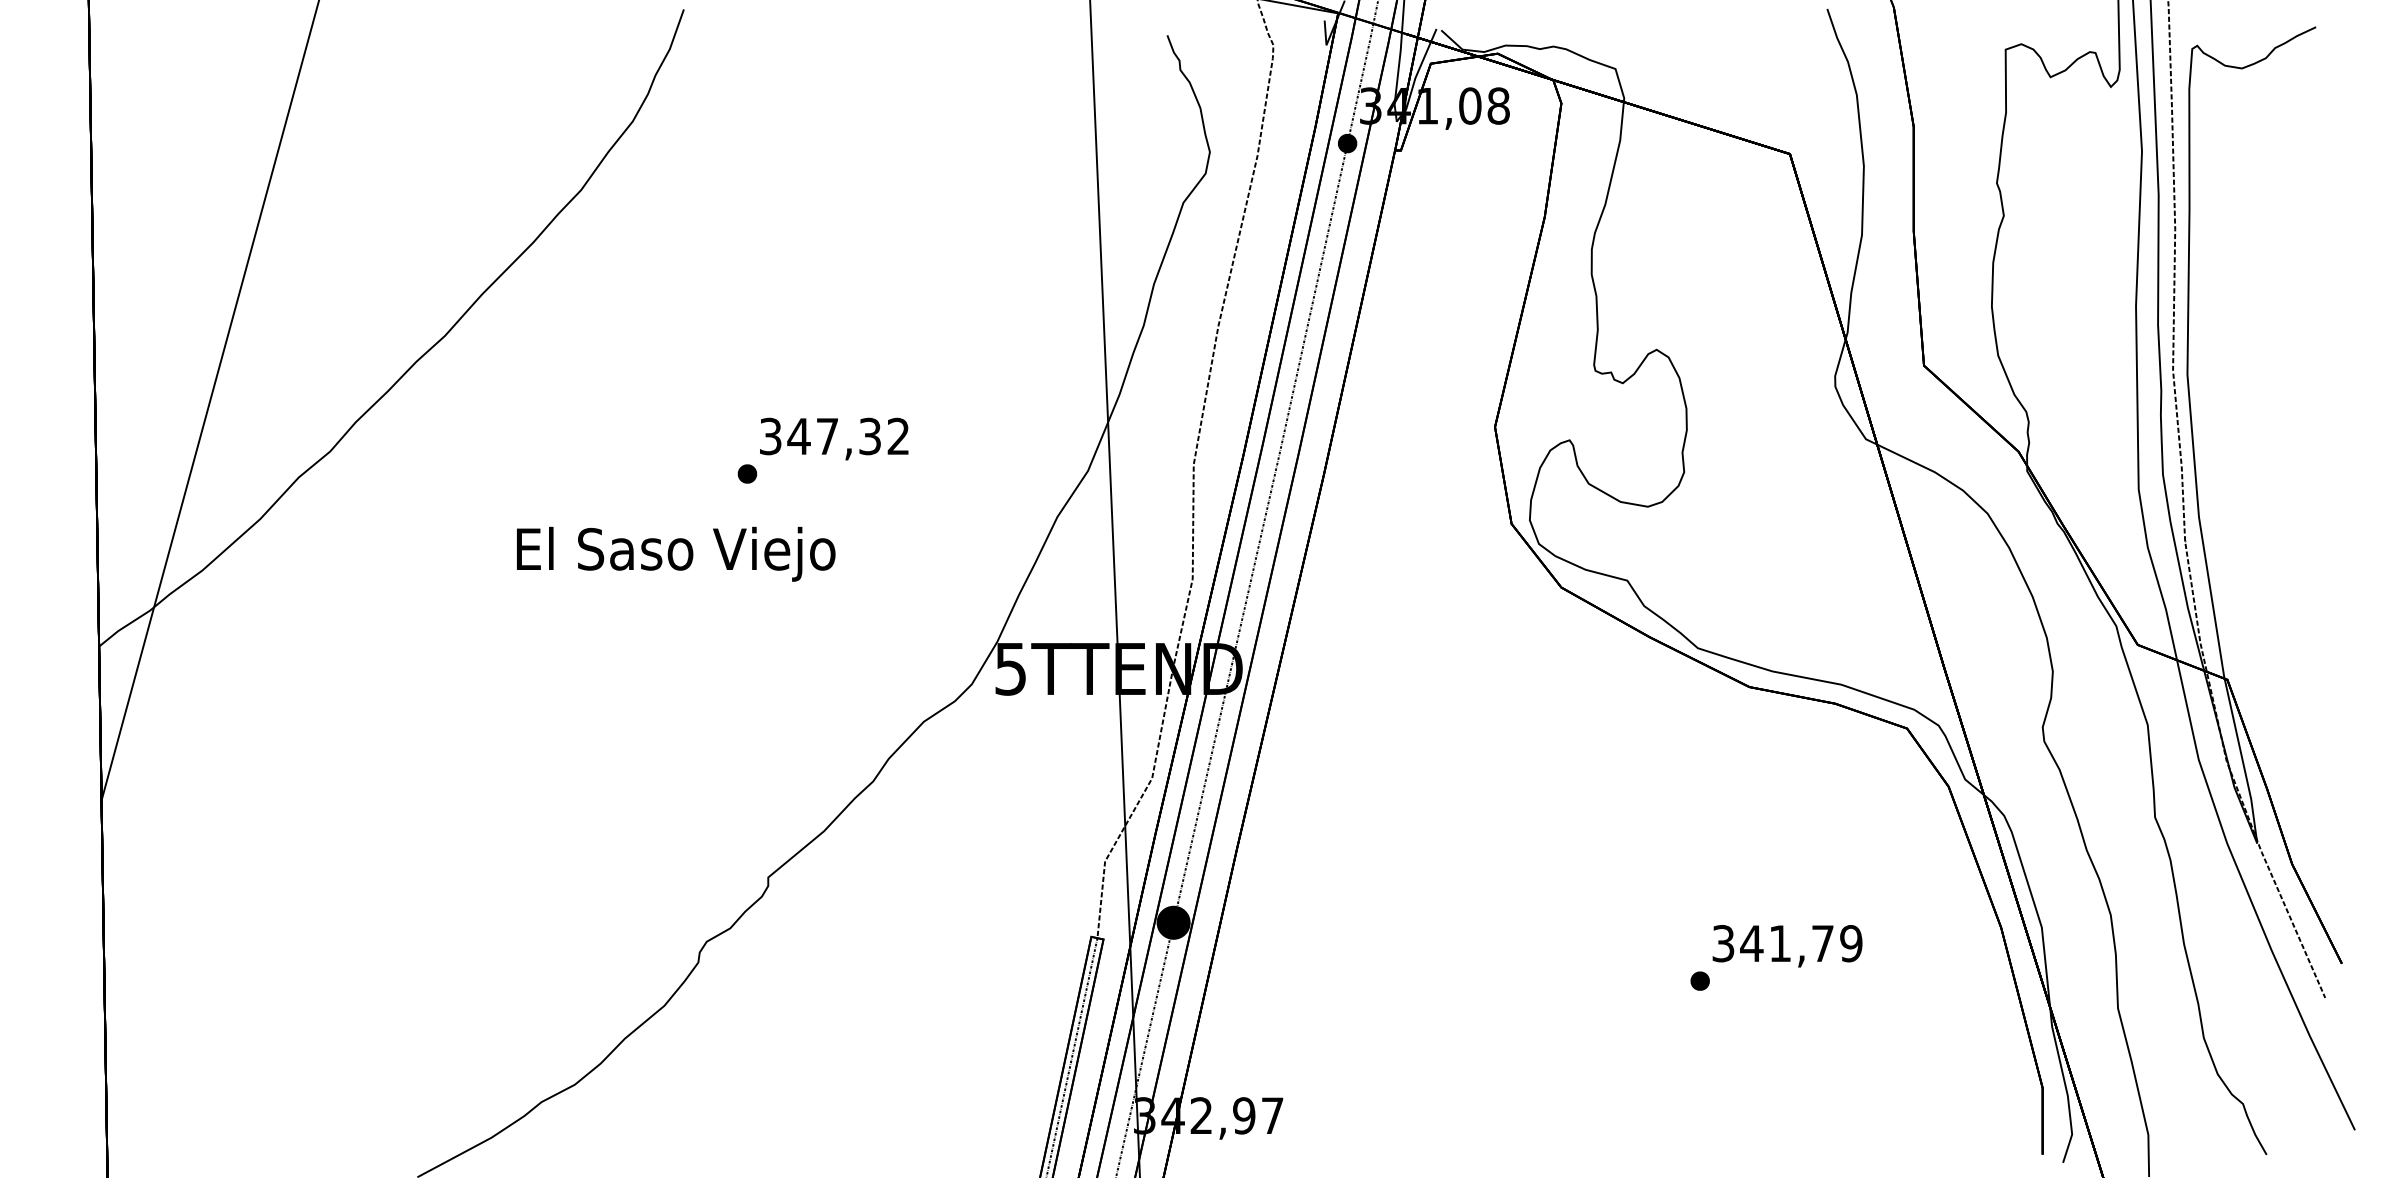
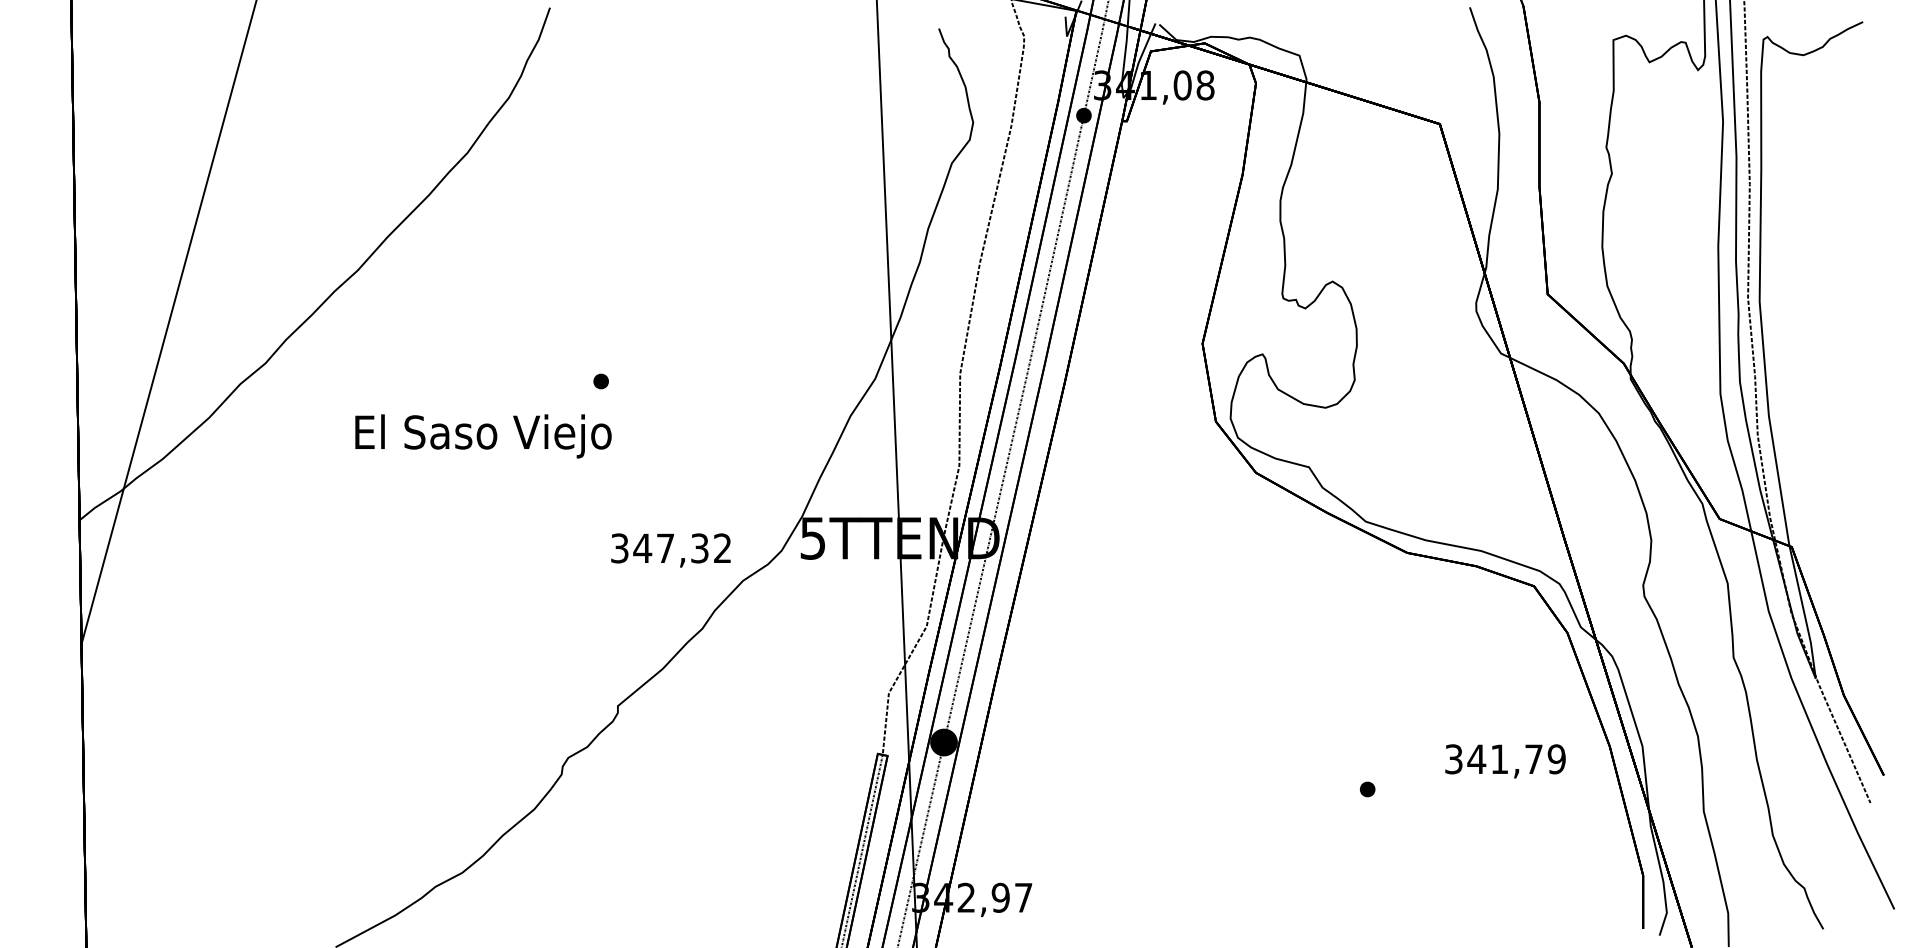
text: (834, 438) -> (671, 550), moved
text: (676, 553) -> (483, 435), moved
text: (1787, 946) -> (1505, 761), moved

